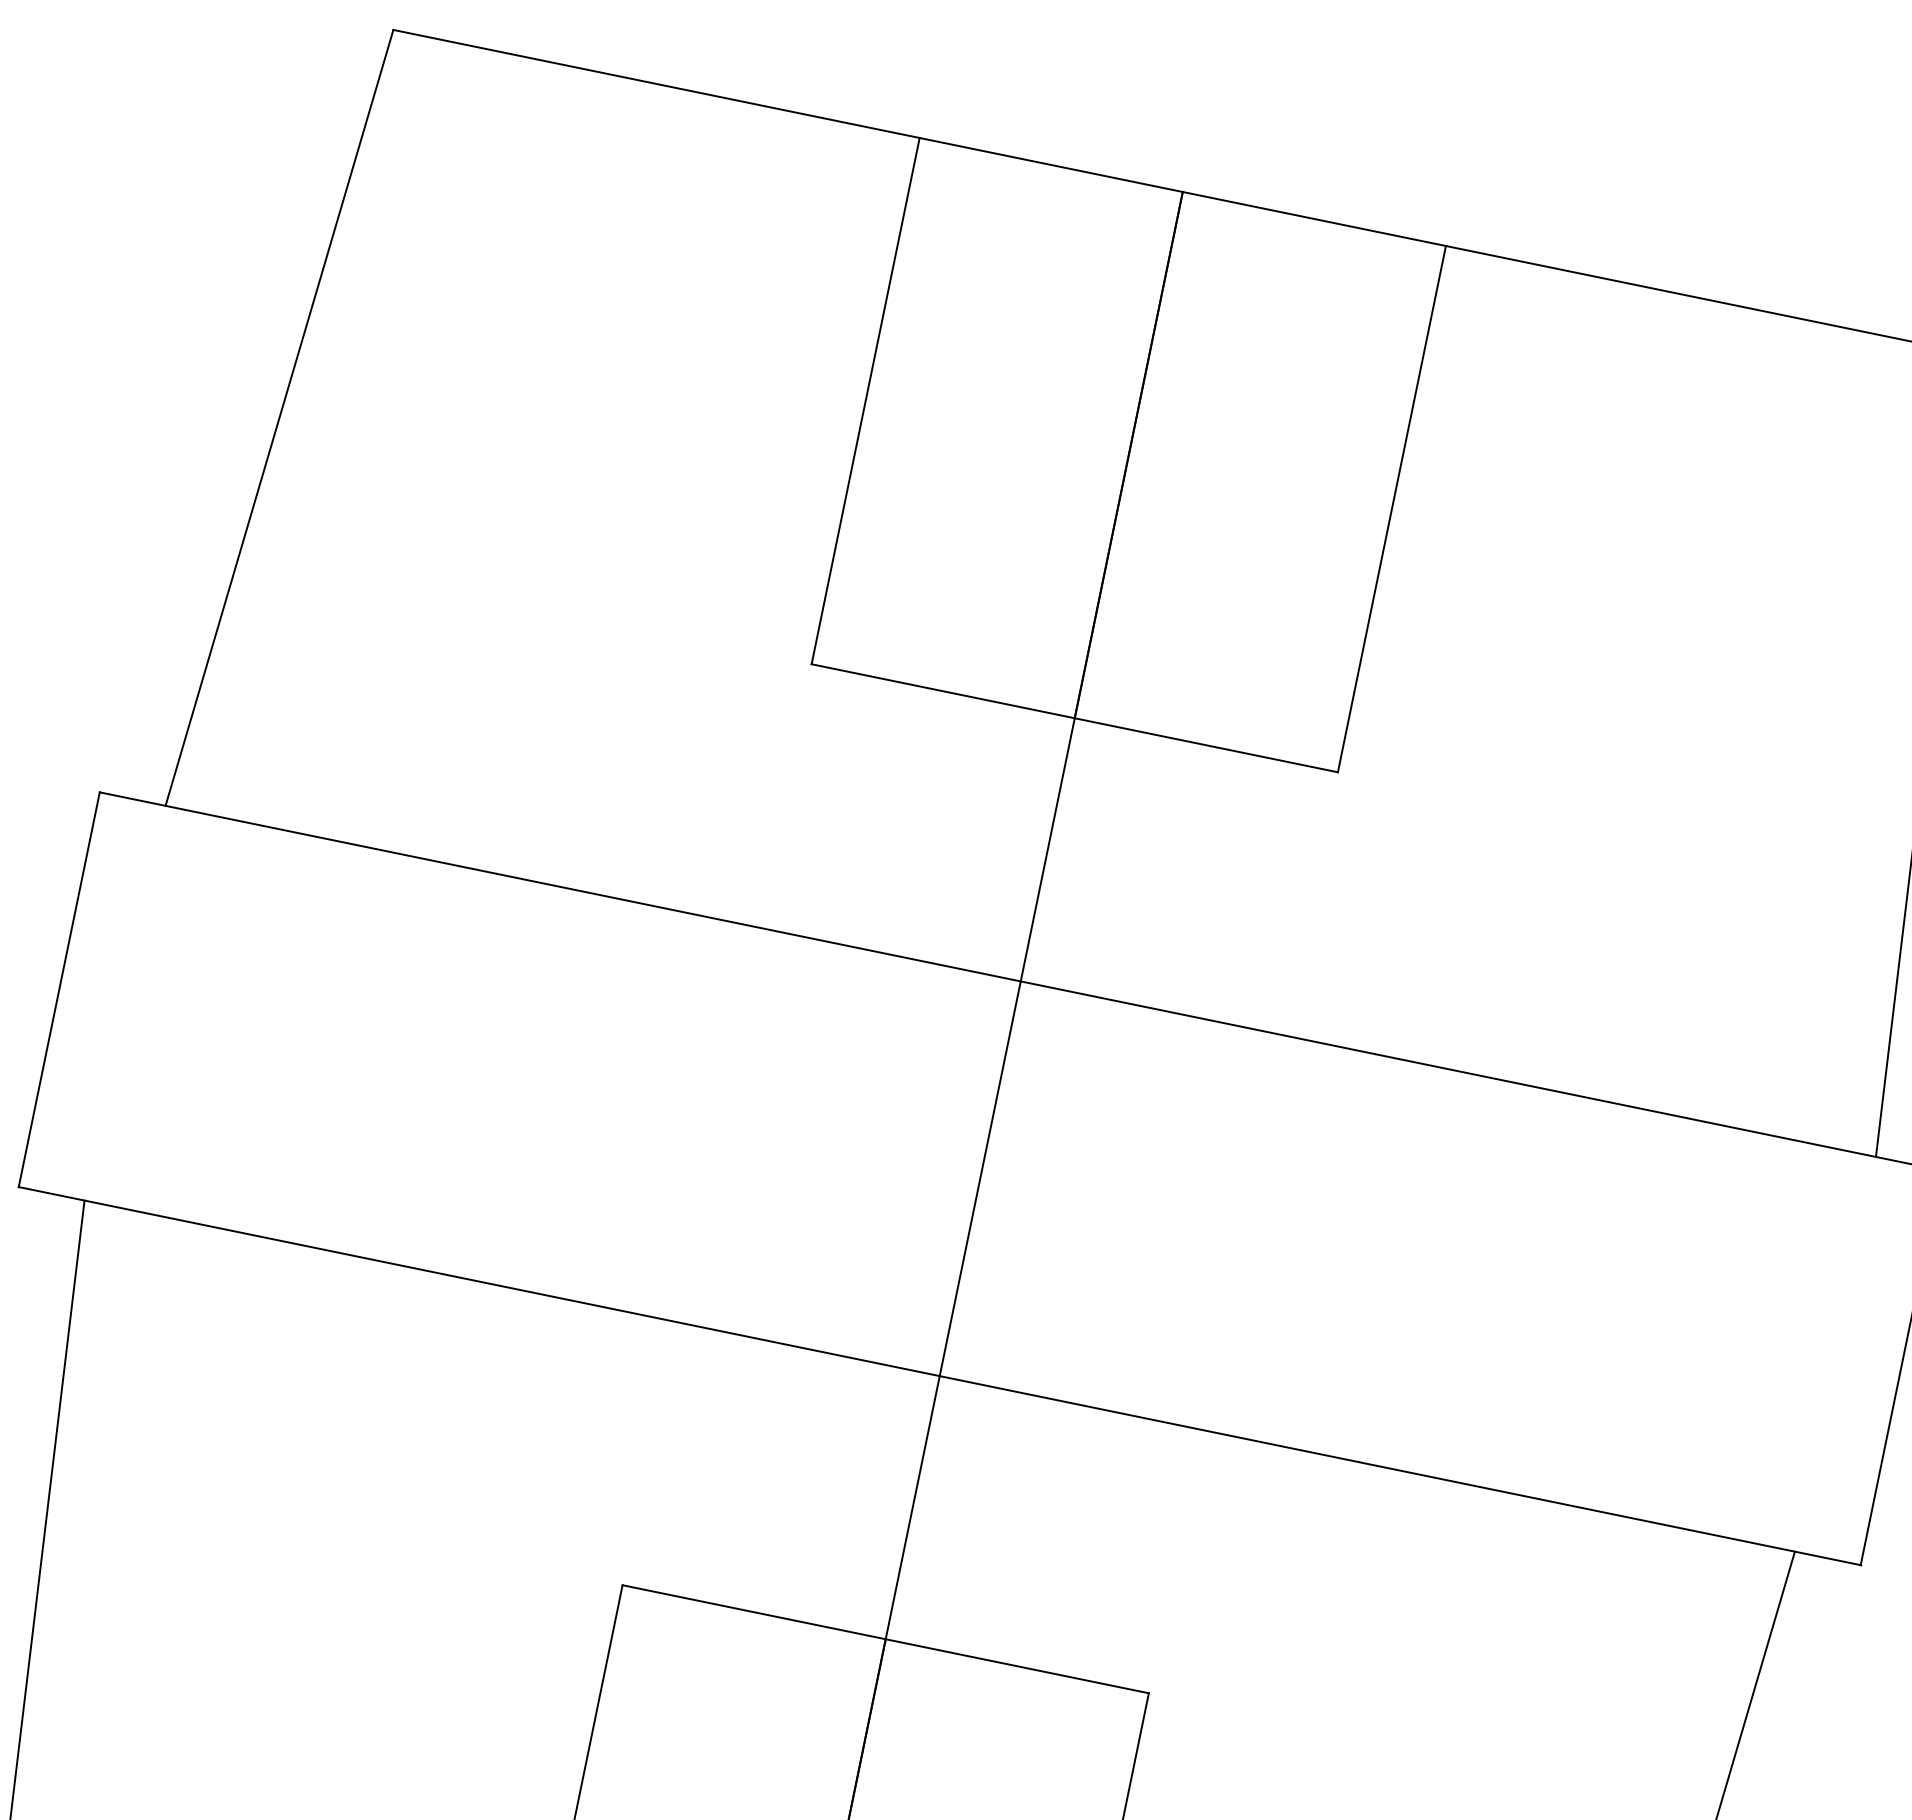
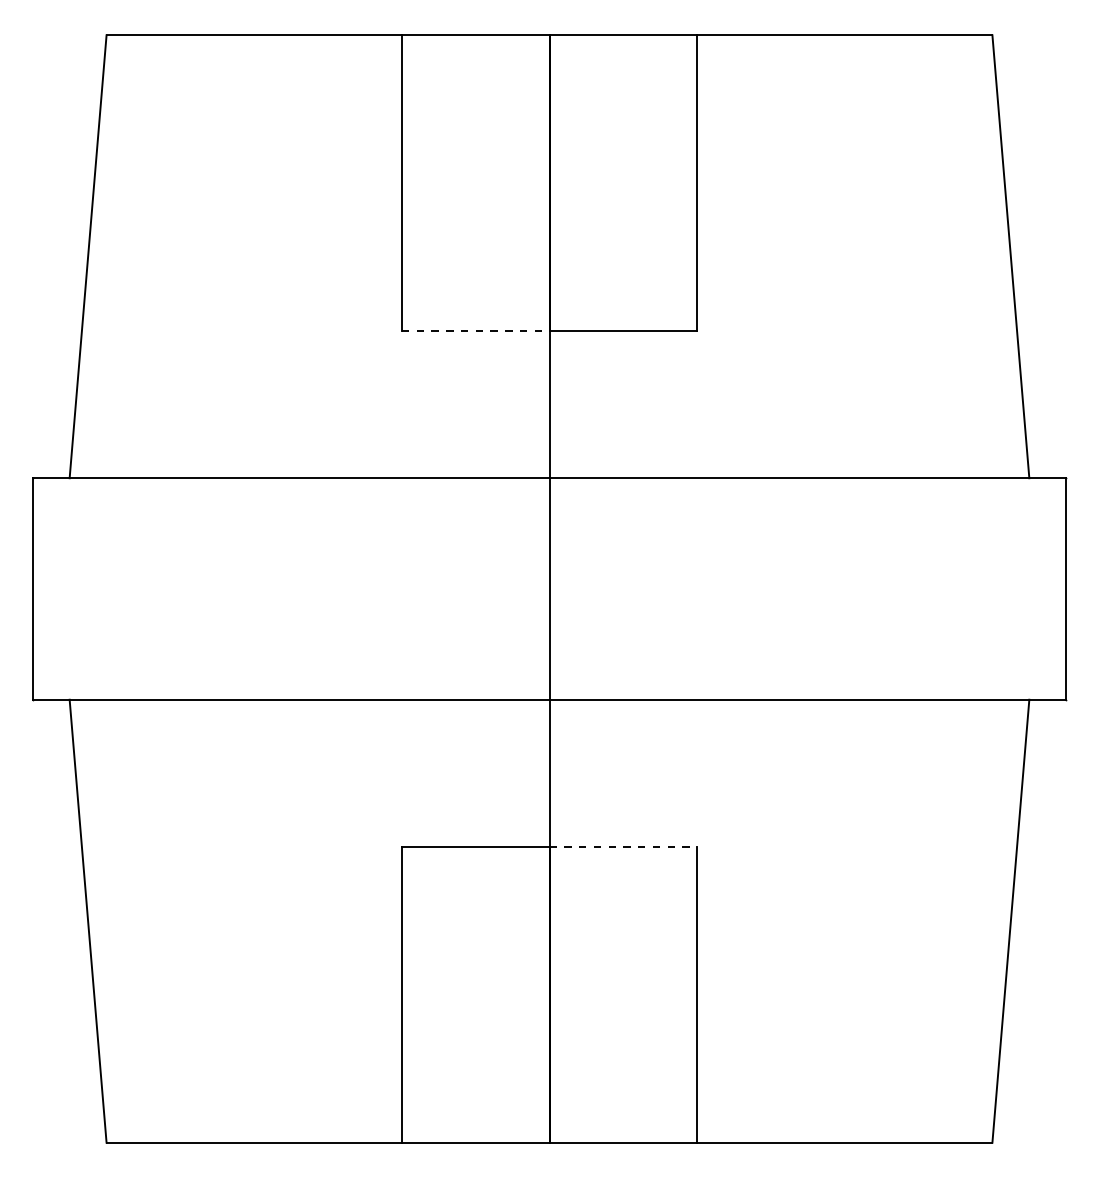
line: (942, 690) -> (475, 330), solid -> dashed
line: (1017, 1666) -> (623, 847), solid -> dashed

